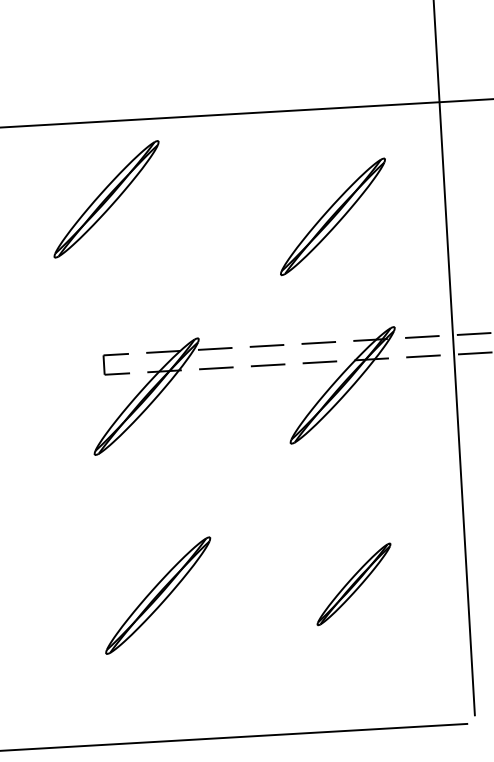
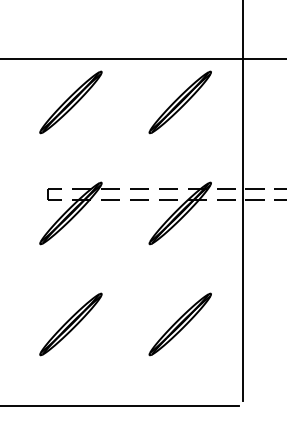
part: (105, 199) -> (70, 102), moved
part: (331, 217) -> (179, 102), moved
part: (352, 584) -> (179, 324), size x1.43

